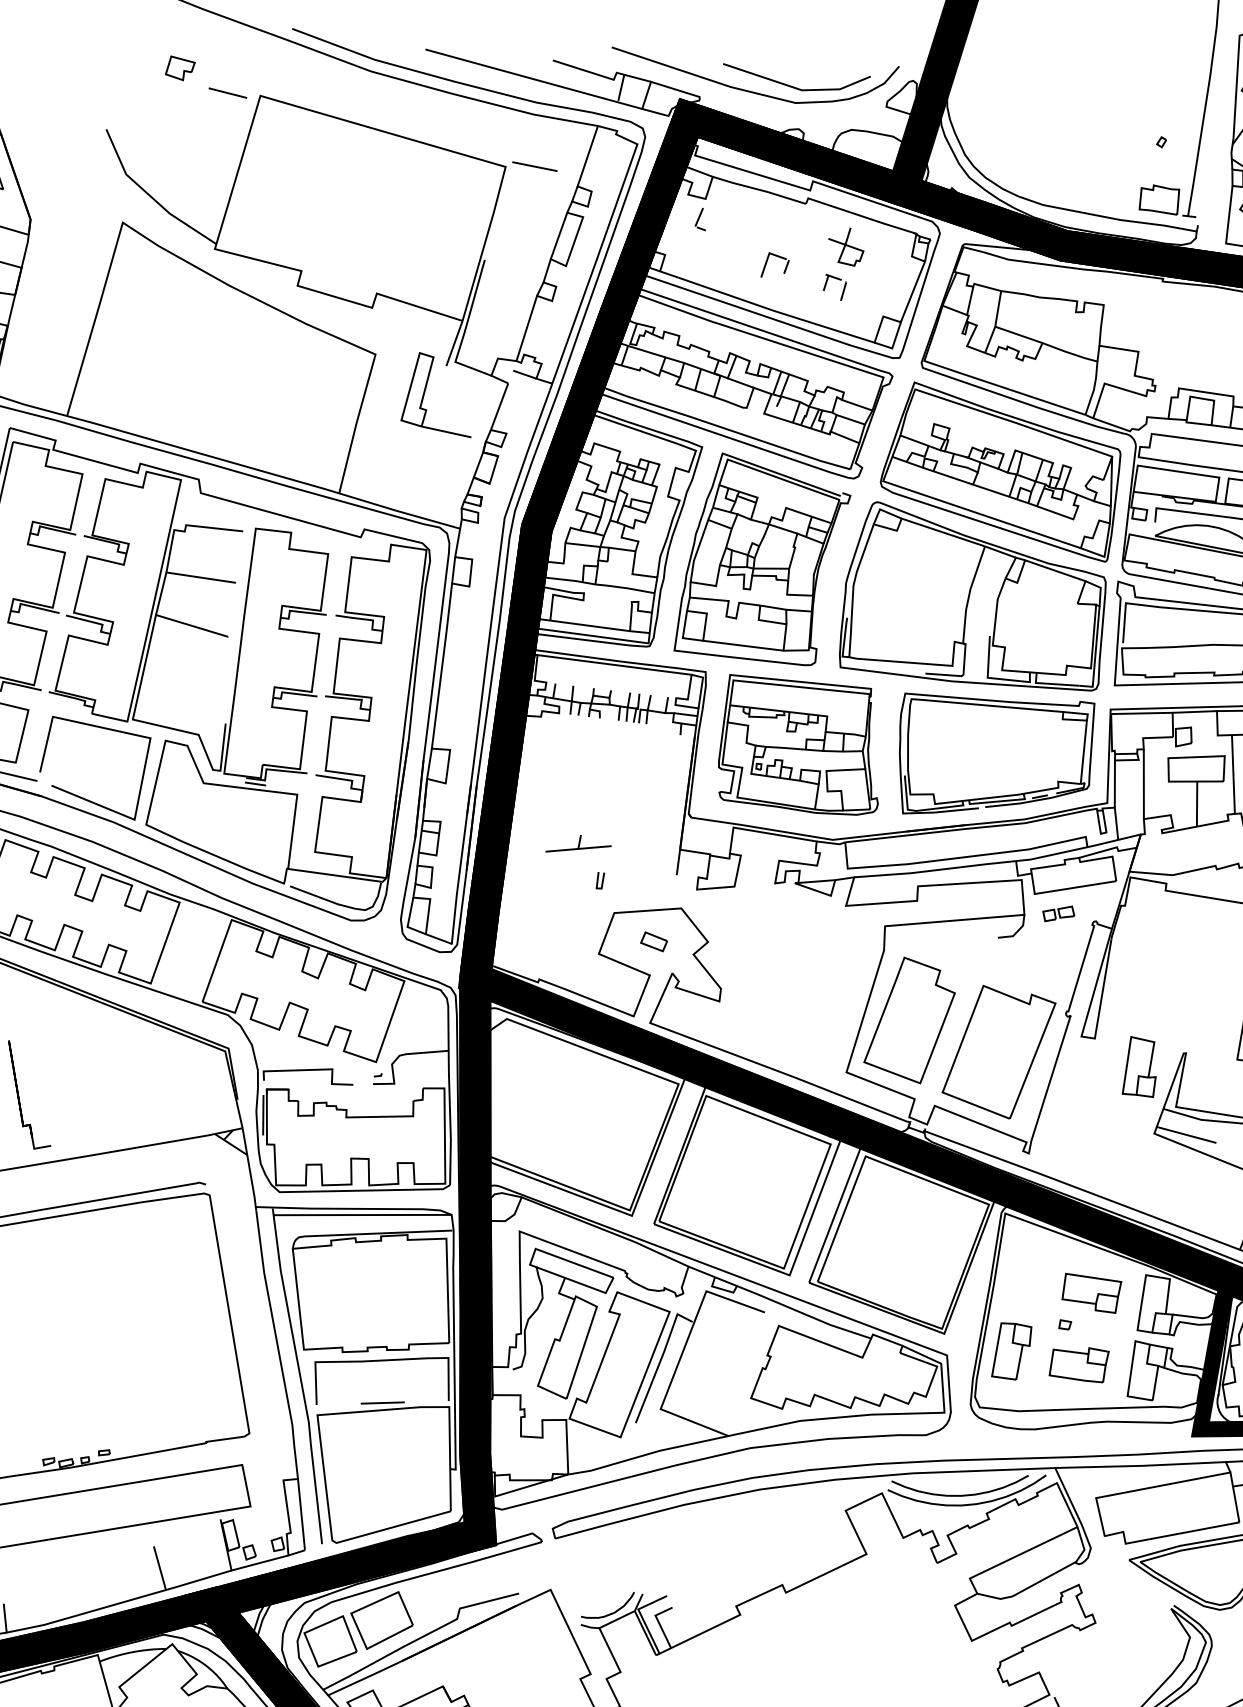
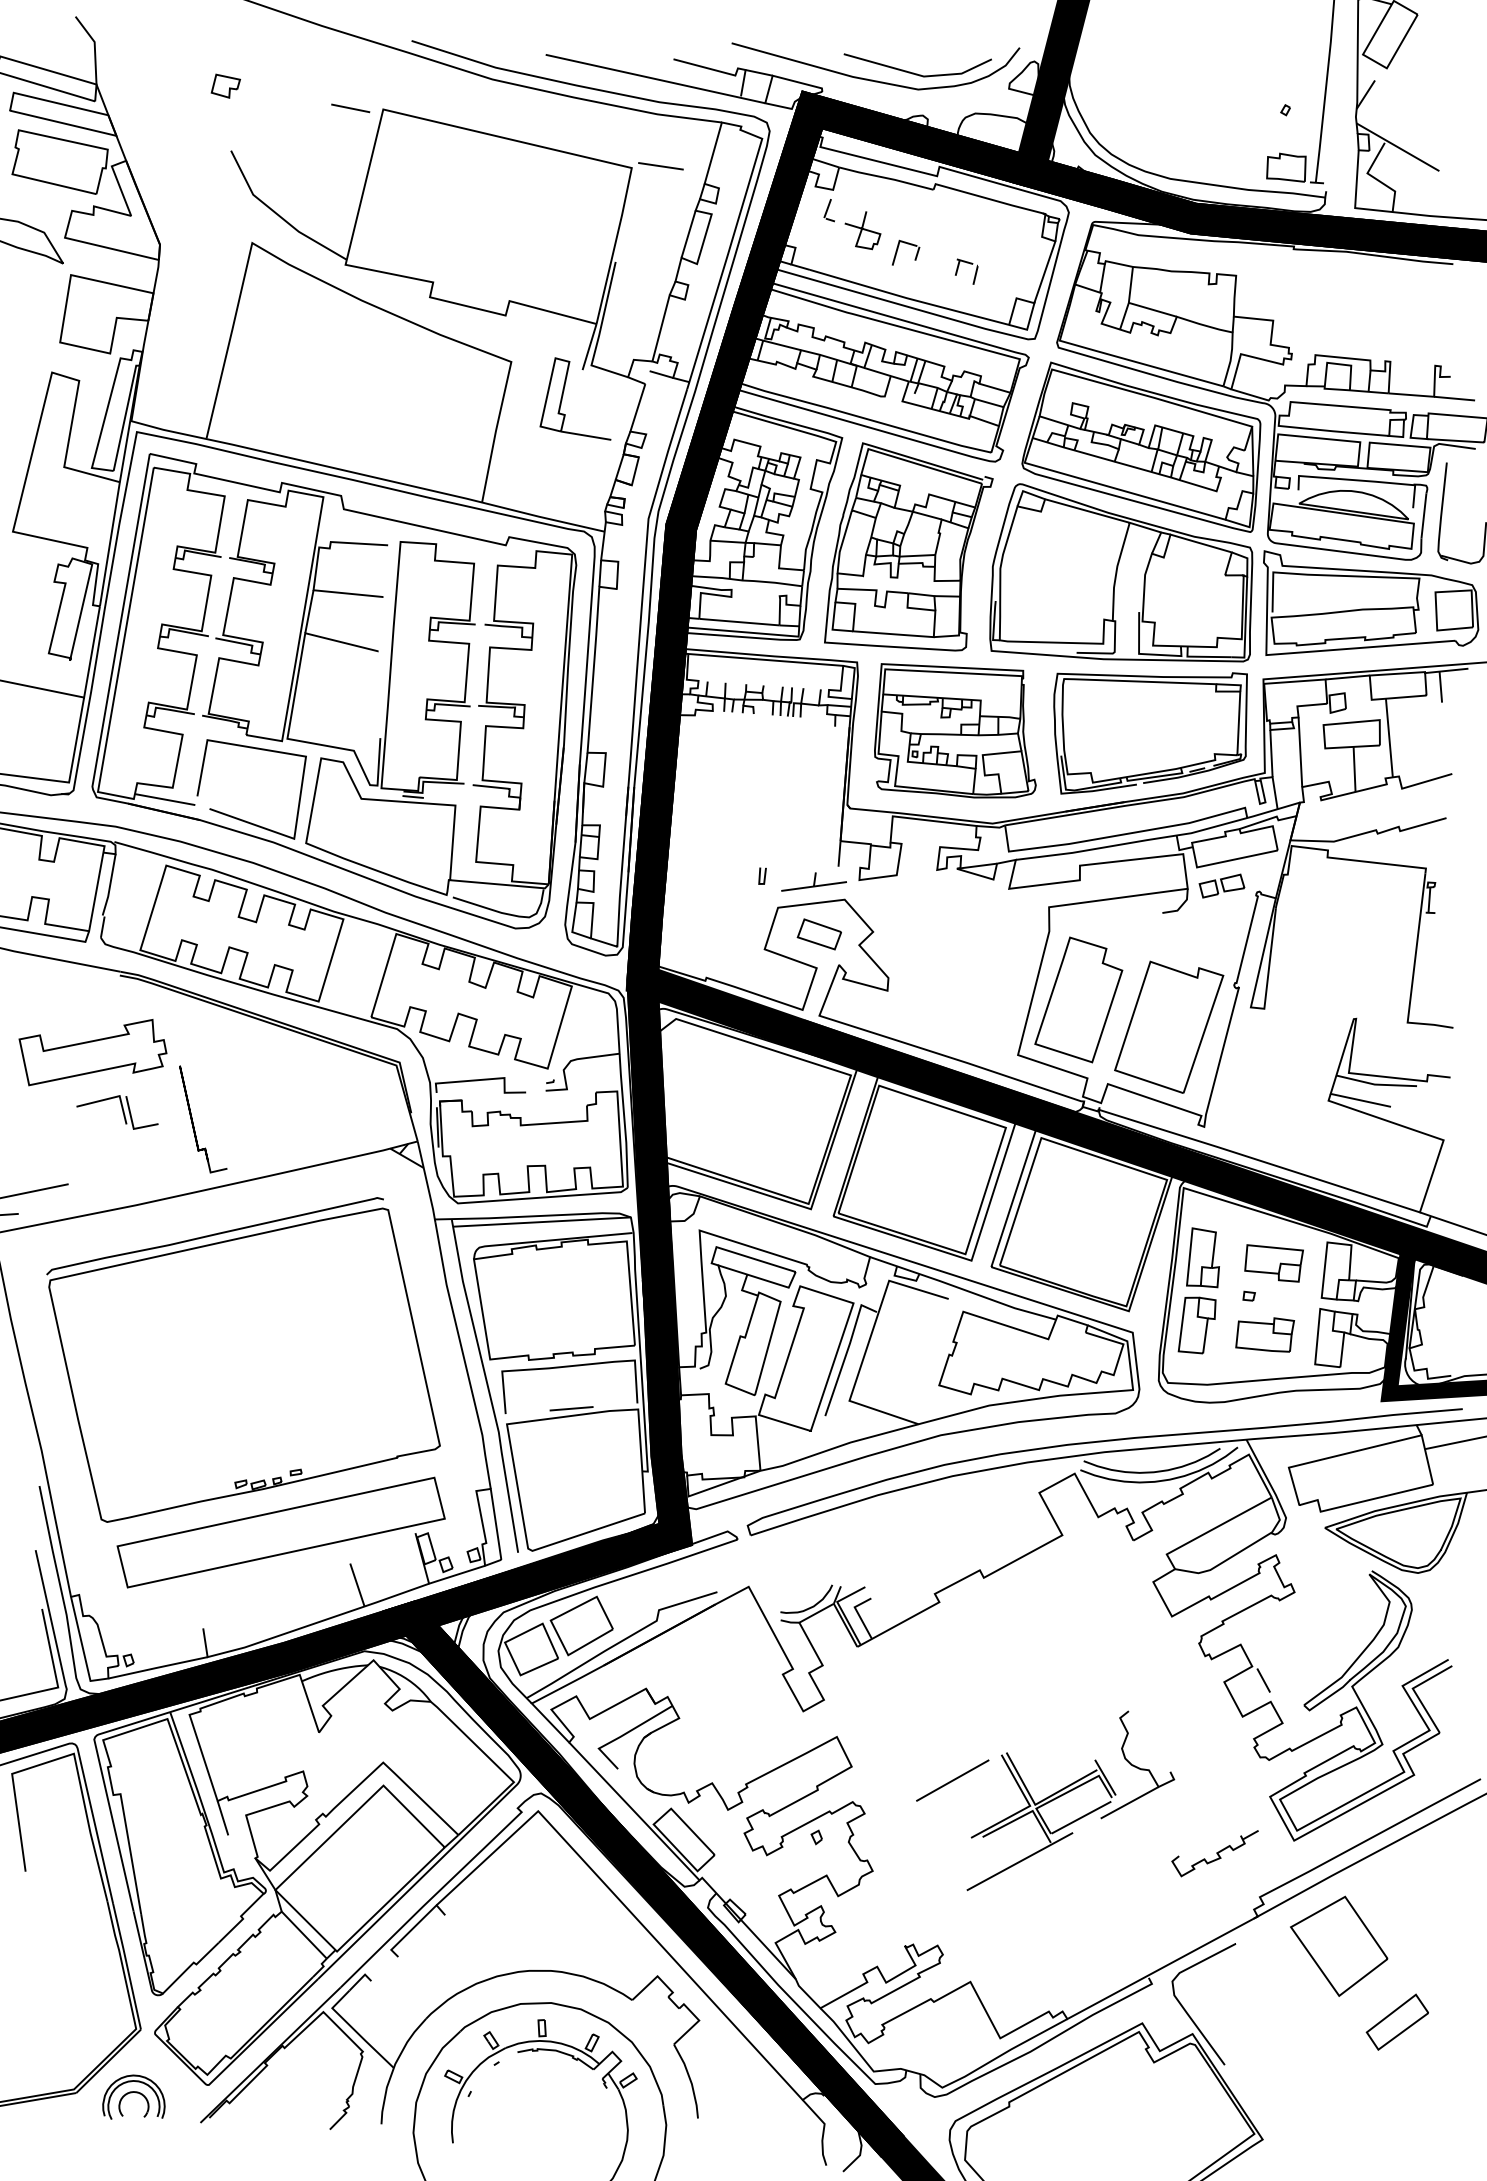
part: (179, 67) -> (225, 85), moved
curve: (845, 246) -> (862, 230), moved
part: (578, 843) -> (813, 881), moved
part: (1058, 913) -> (1221, 885), size x1.43
part: (653, 941) -> (818, 934), size x1.67
part: (1139, 1066) -> (1202, 1257), moved

